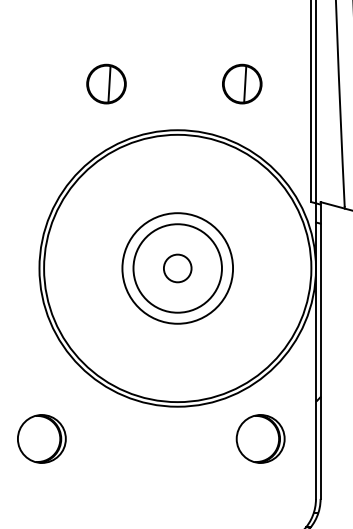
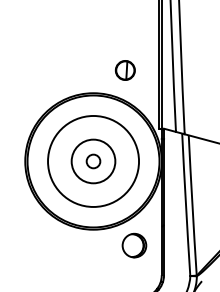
part: (104, 84) -> (57, 70), removed
circle: (177, 266) -> (93, 160), size x1.67
part: (41, 438) -> (26, 245), removed

